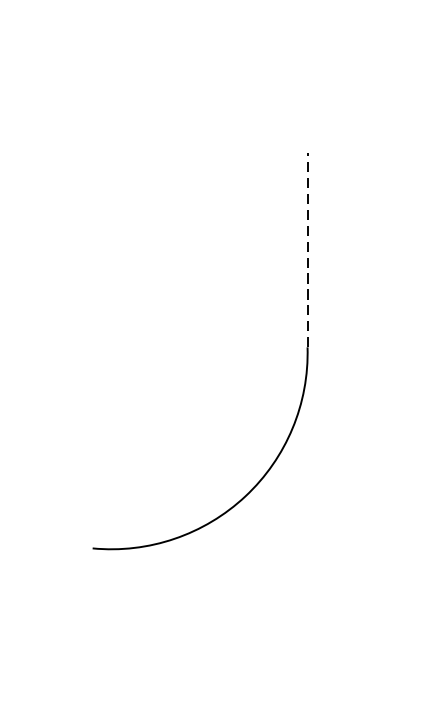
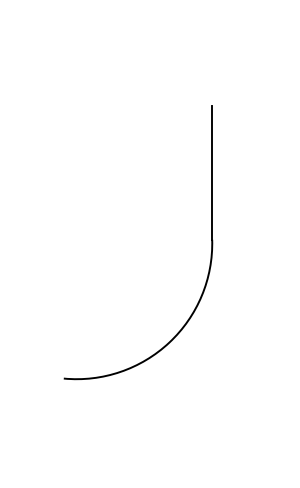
line: (308, 249) -> (212, 172), dashed -> solid

